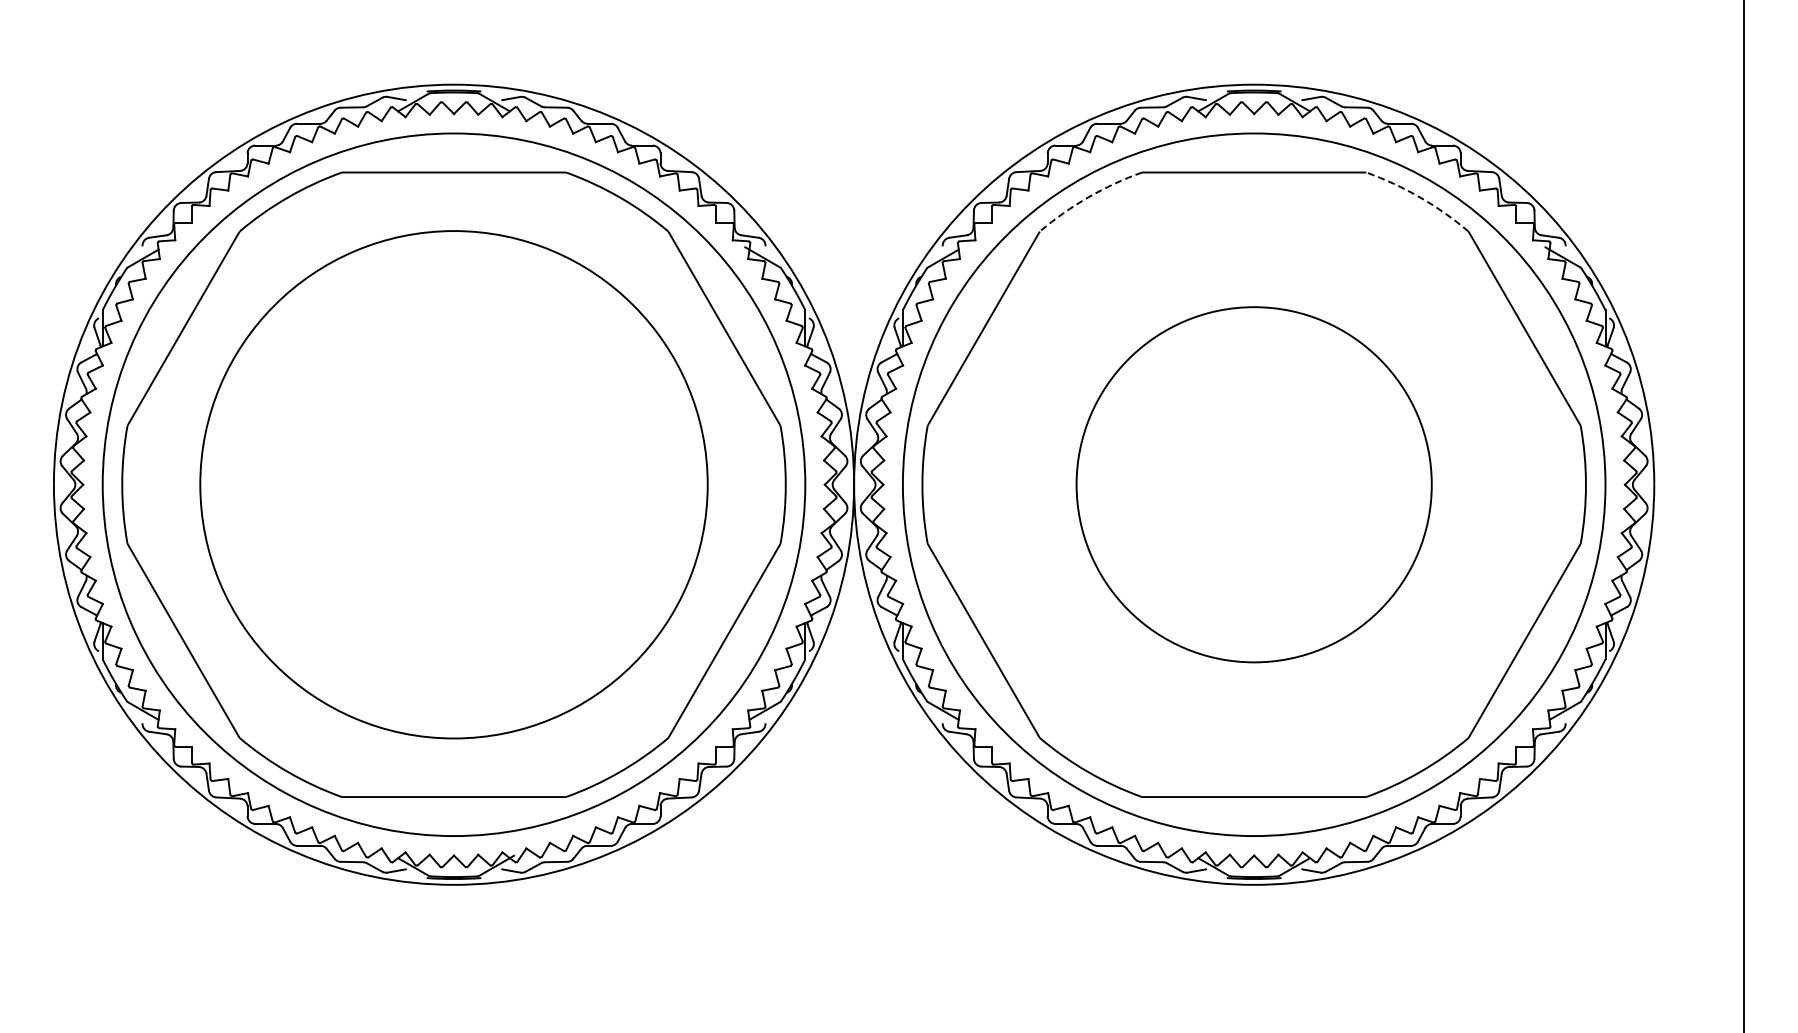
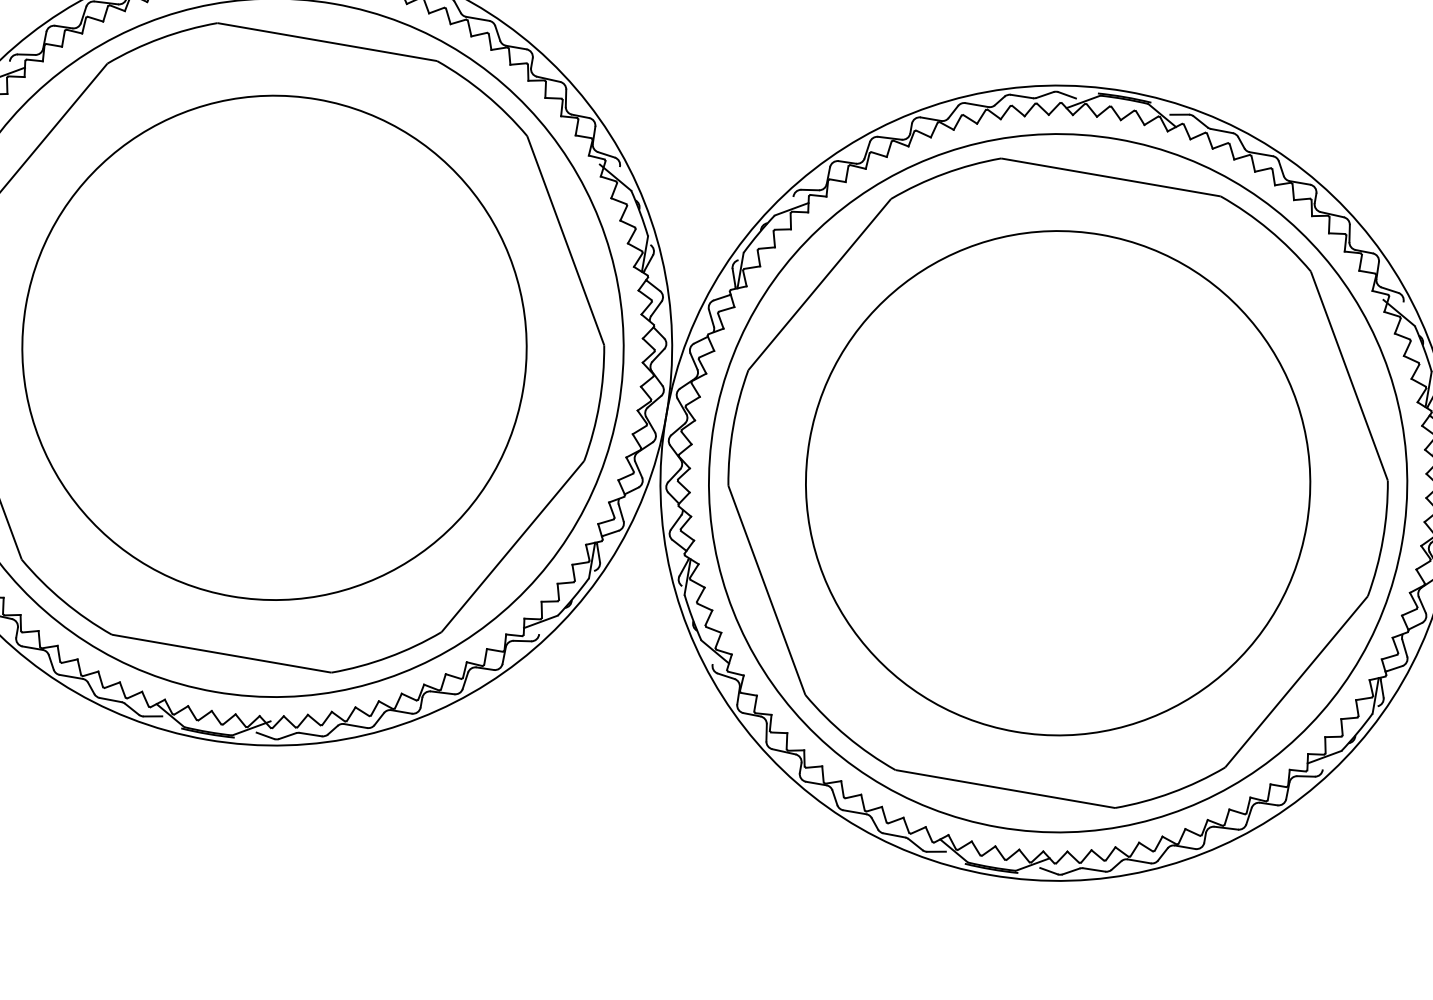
arc: (1088, 197) -> (944, 173), dashed -> solid
arc: (1420, 197) -> (1269, 230), dashed -> solid
circle: (1253, 484) -> (1057, 482), size x1.43

